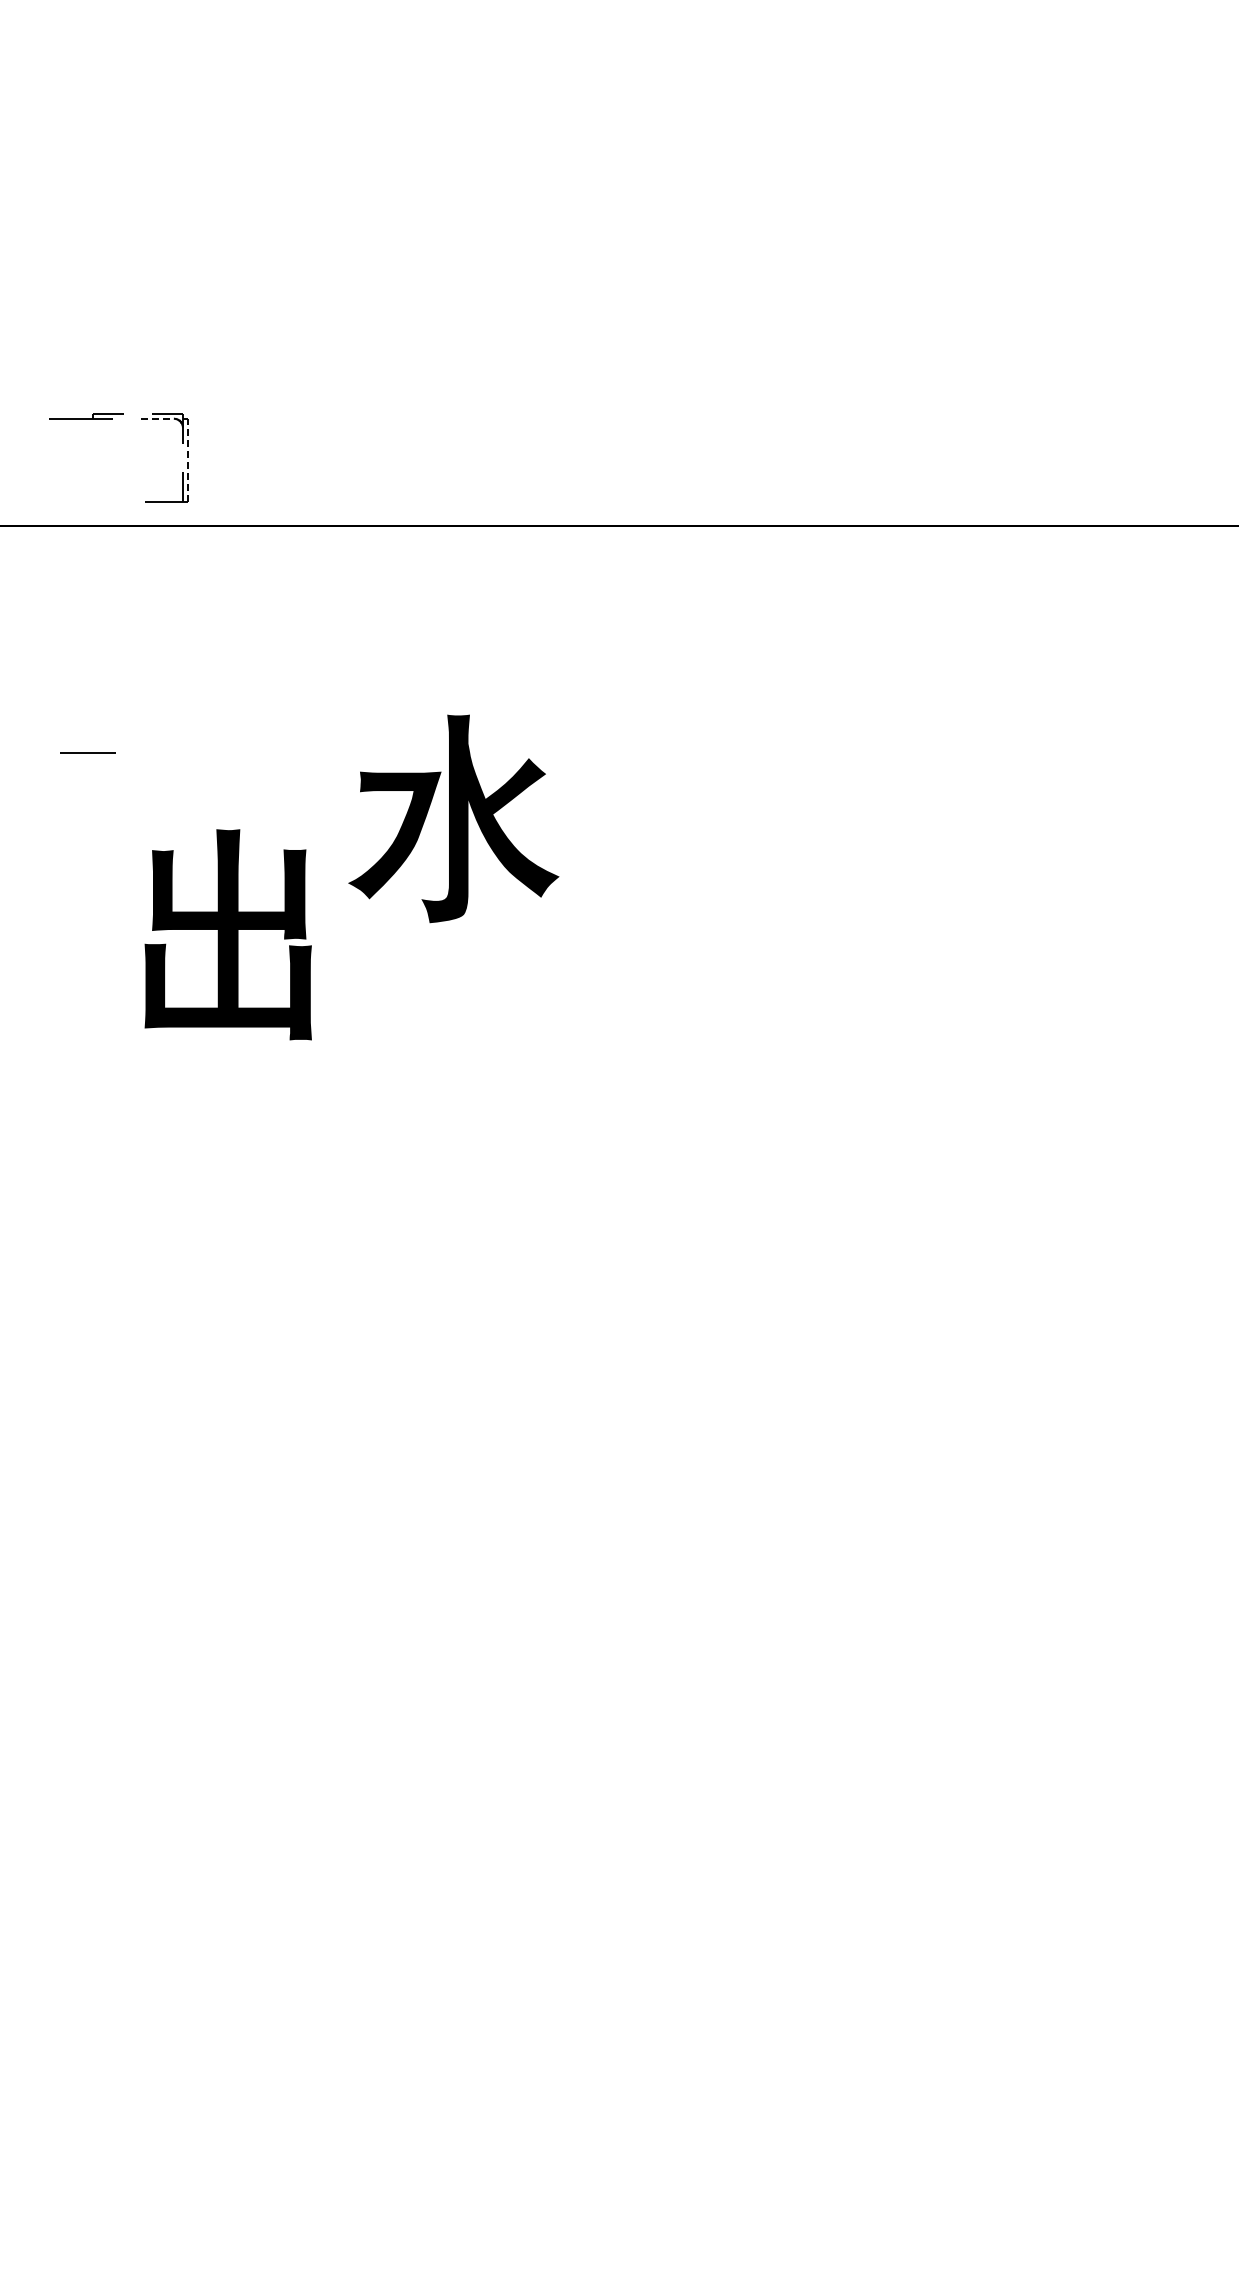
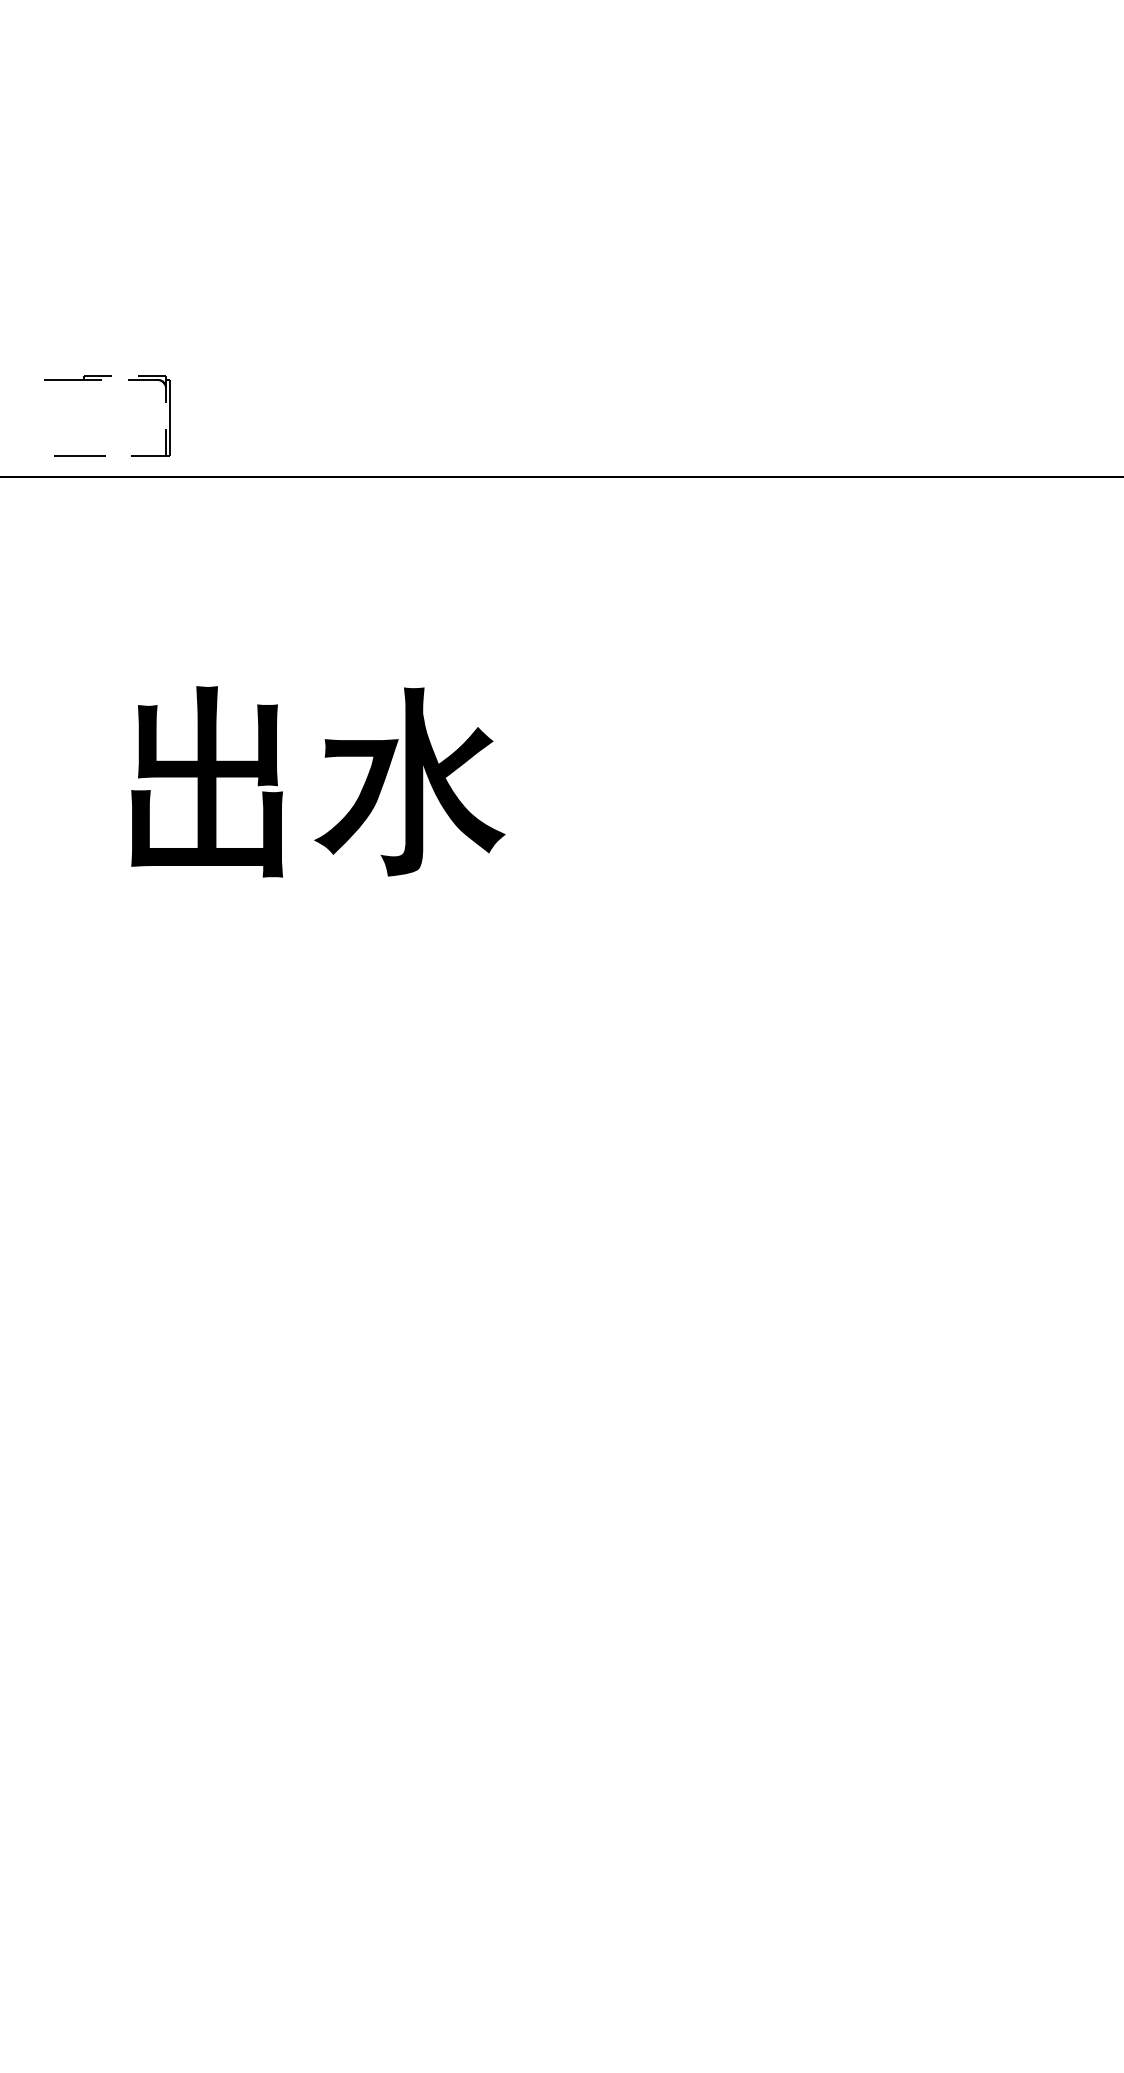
line: (157, 418) -> (142, 379), dashed -> solid
line: (187, 460) -> (170, 417), dashed -> solid
line: (87, 752) -> (79, 455), moved
part: (453, 818) -> (409, 781), moved
part: (227, 934) -> (206, 781), moved

